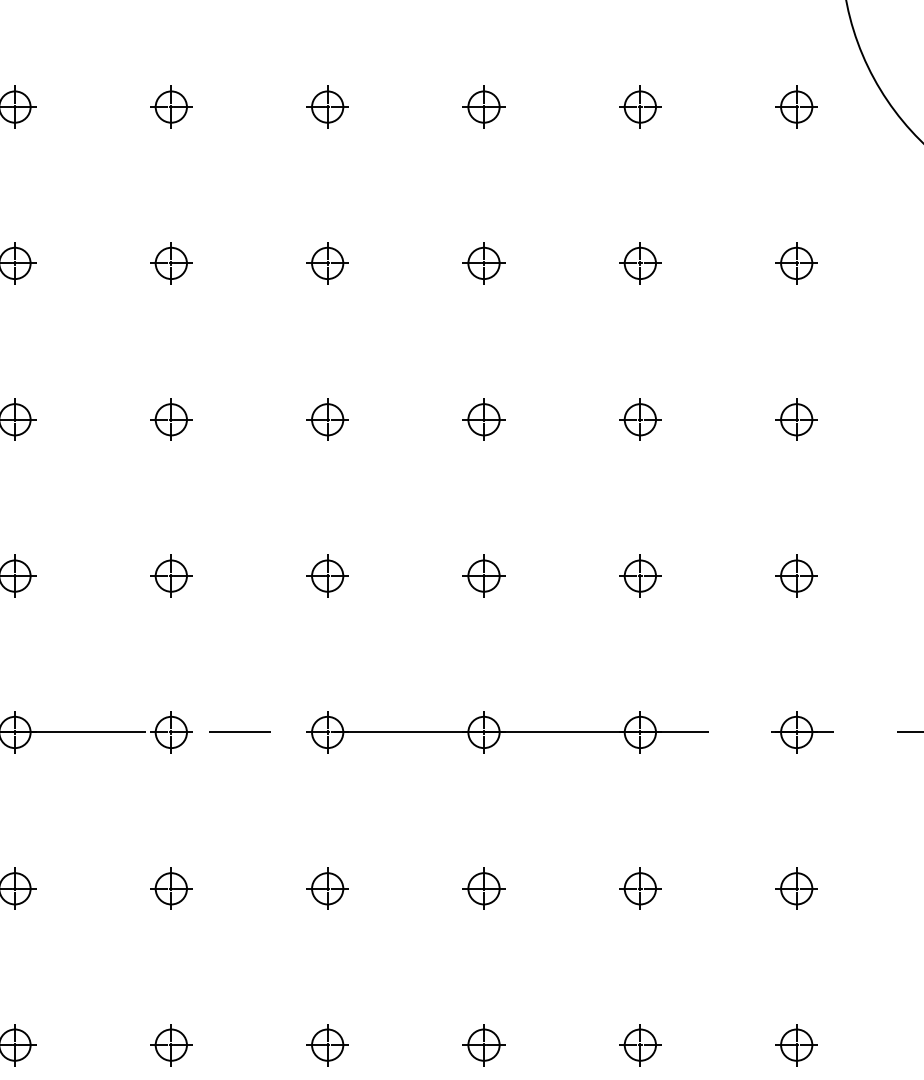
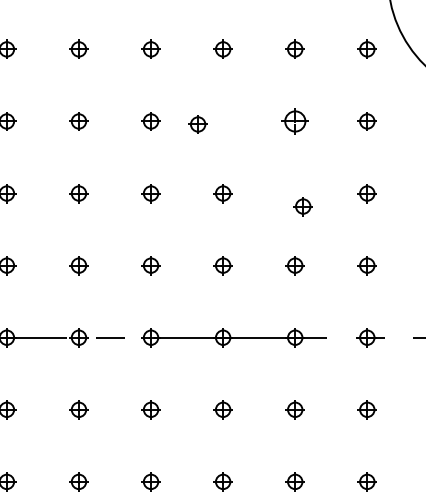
part: (482, 263) -> (197, 124), moved
part: (638, 263) -> (294, 121), size x1.4
part: (638, 419) -> (302, 206), moved

